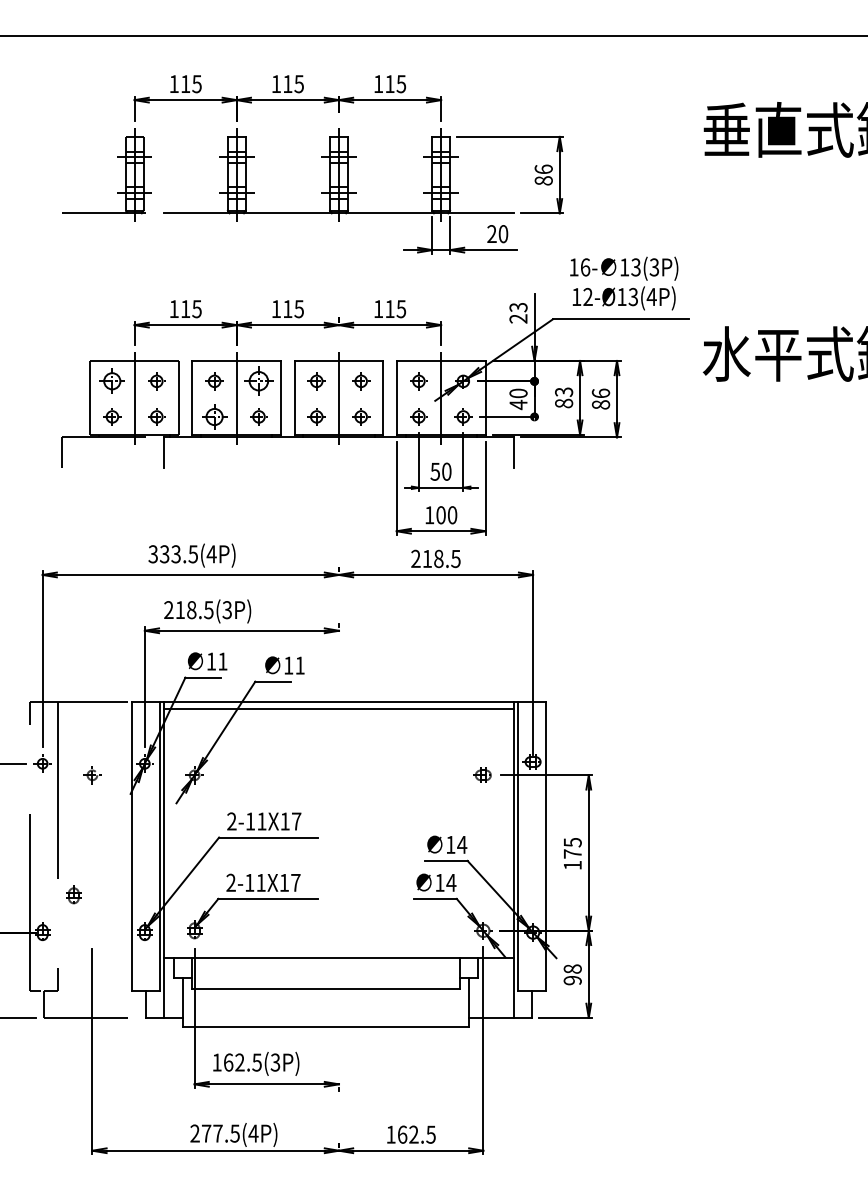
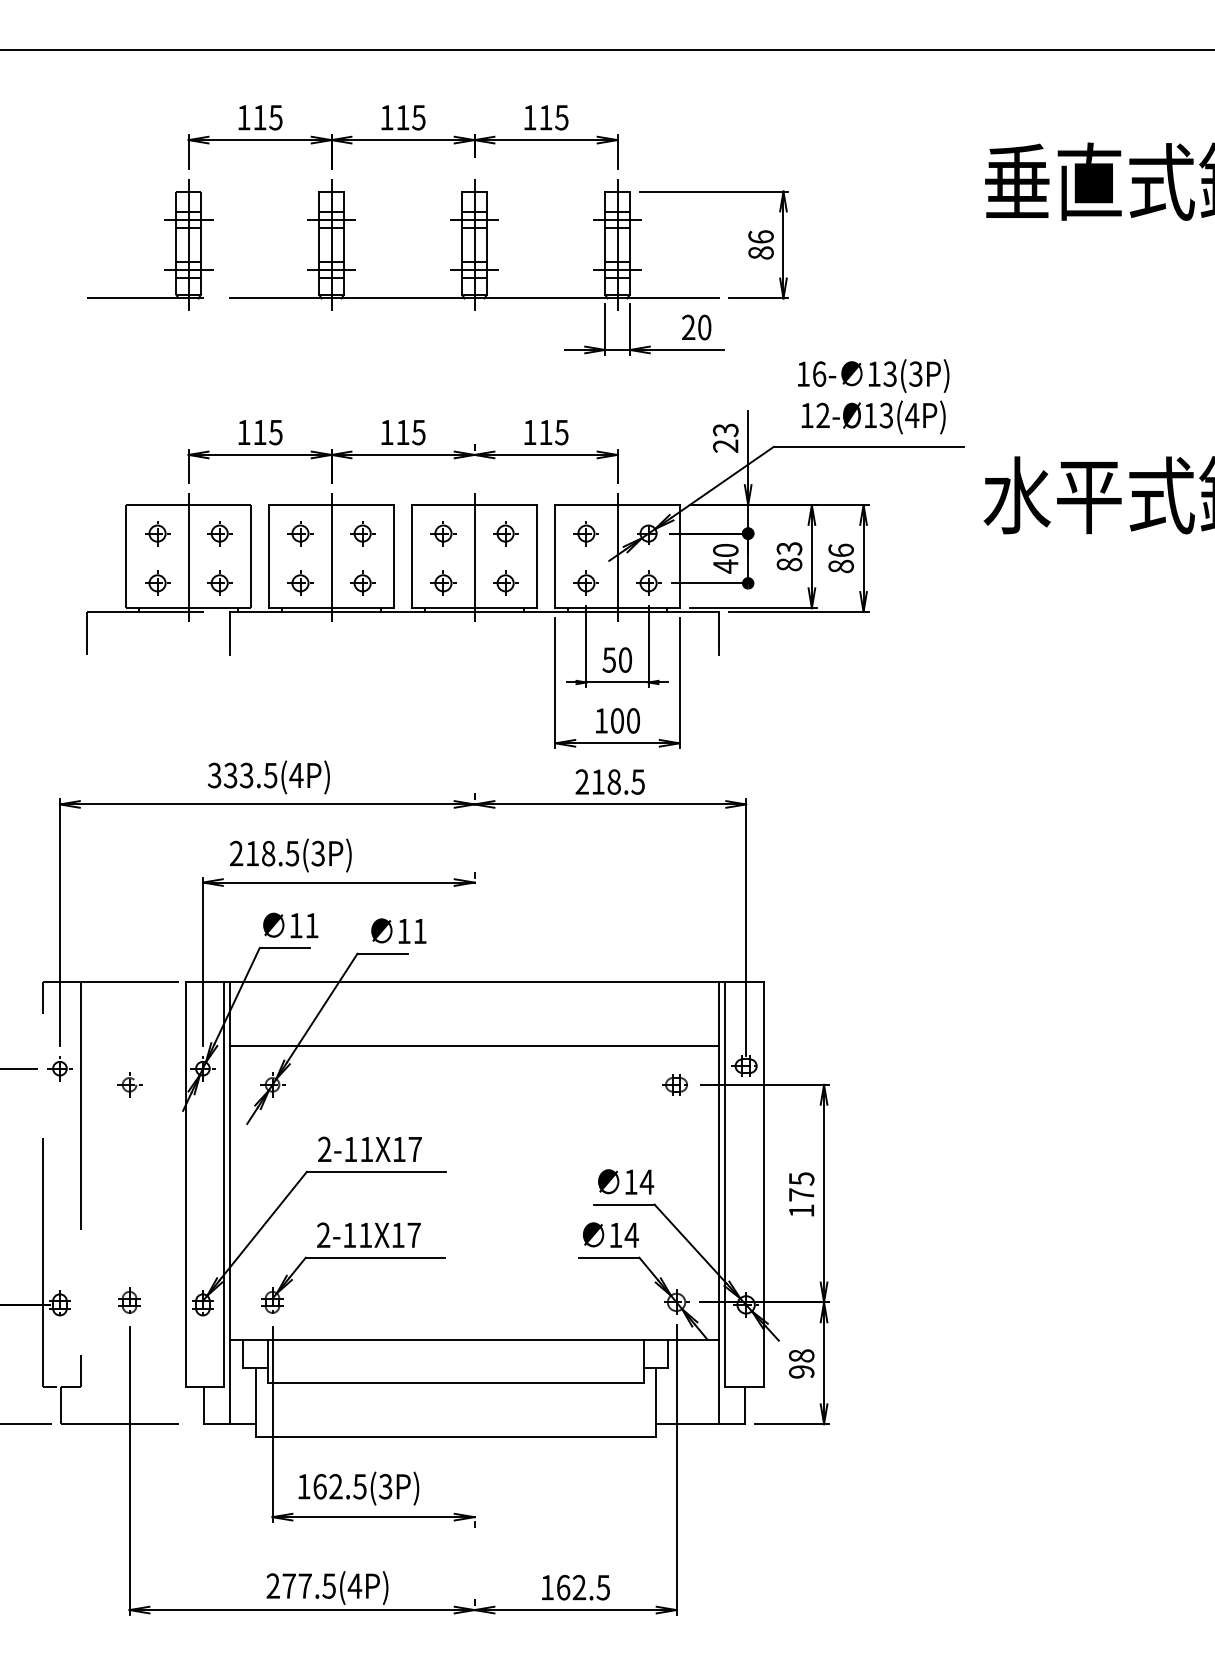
part: (112, 381) -> (157, 533), size x0.71
part: (258, 381) -> (362, 533), size x0.62
part: (214, 416) -> (300, 582), size x0.71
line: (338, 709) -> (474, 1046), moved
part: (73, 894) -> (129, 1300), moved

